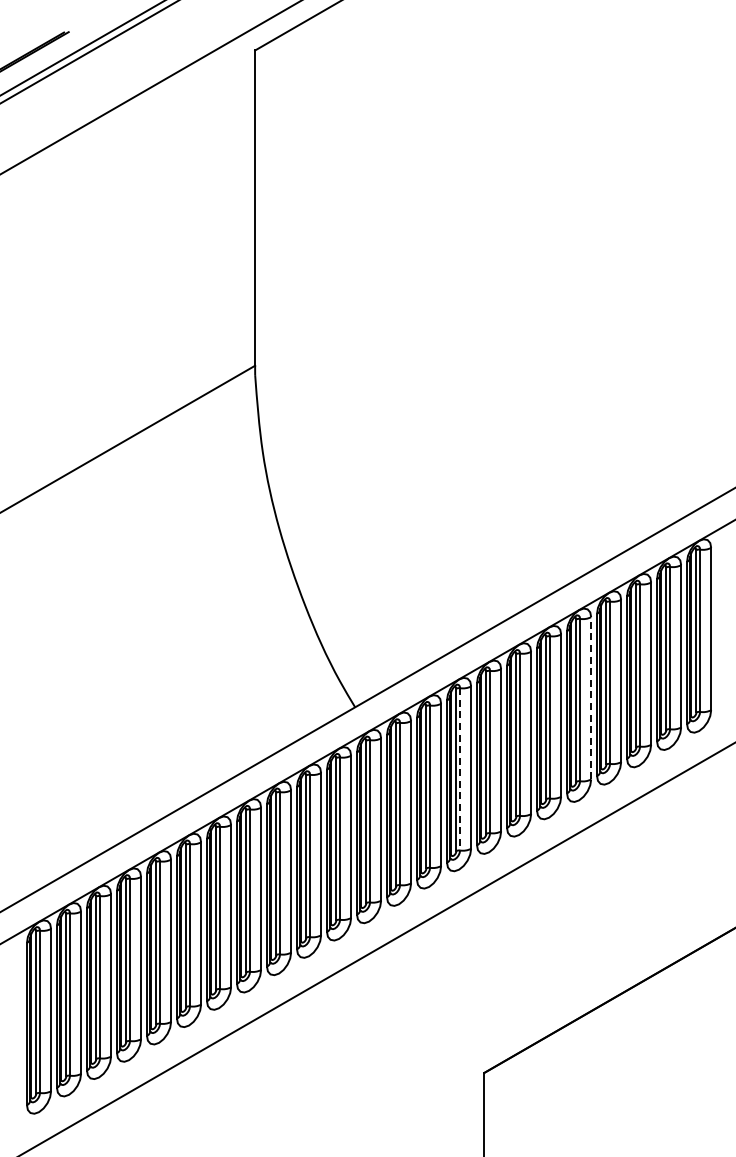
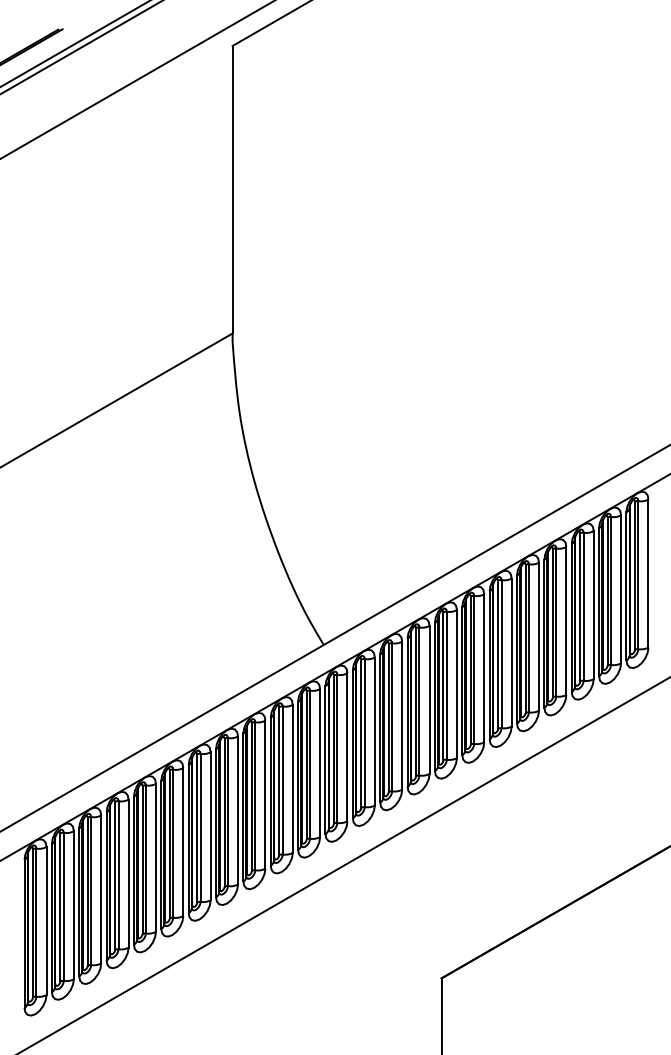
line: (591, 697) -> (539, 636), dashed -> solid
line: (460, 769) -> (419, 701), dashed -> solid

